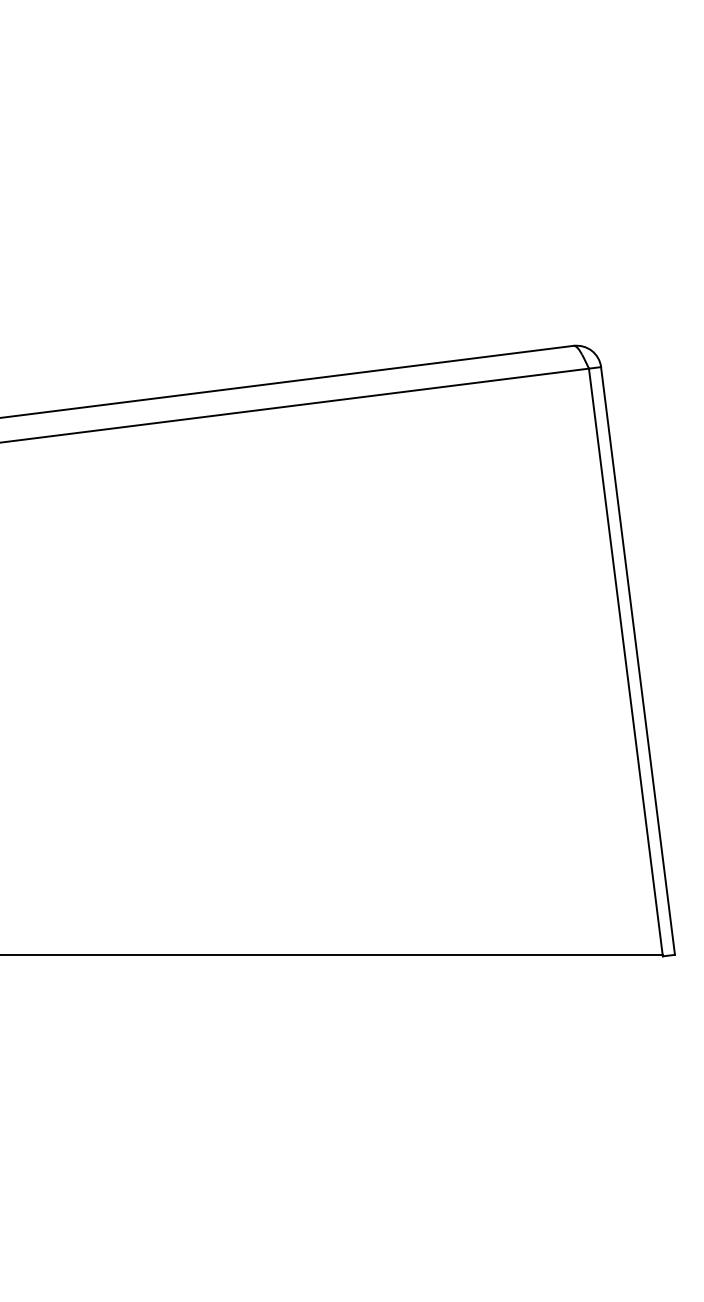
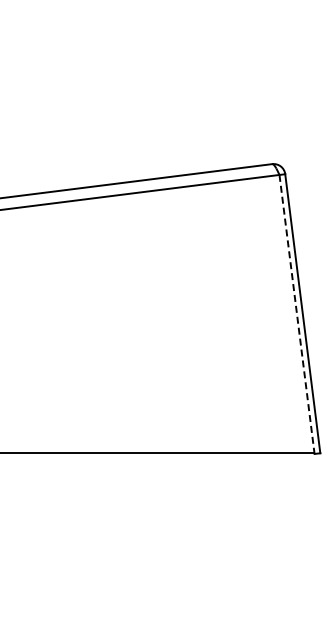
line: (626, 662) -> (297, 314), solid -> dashed

